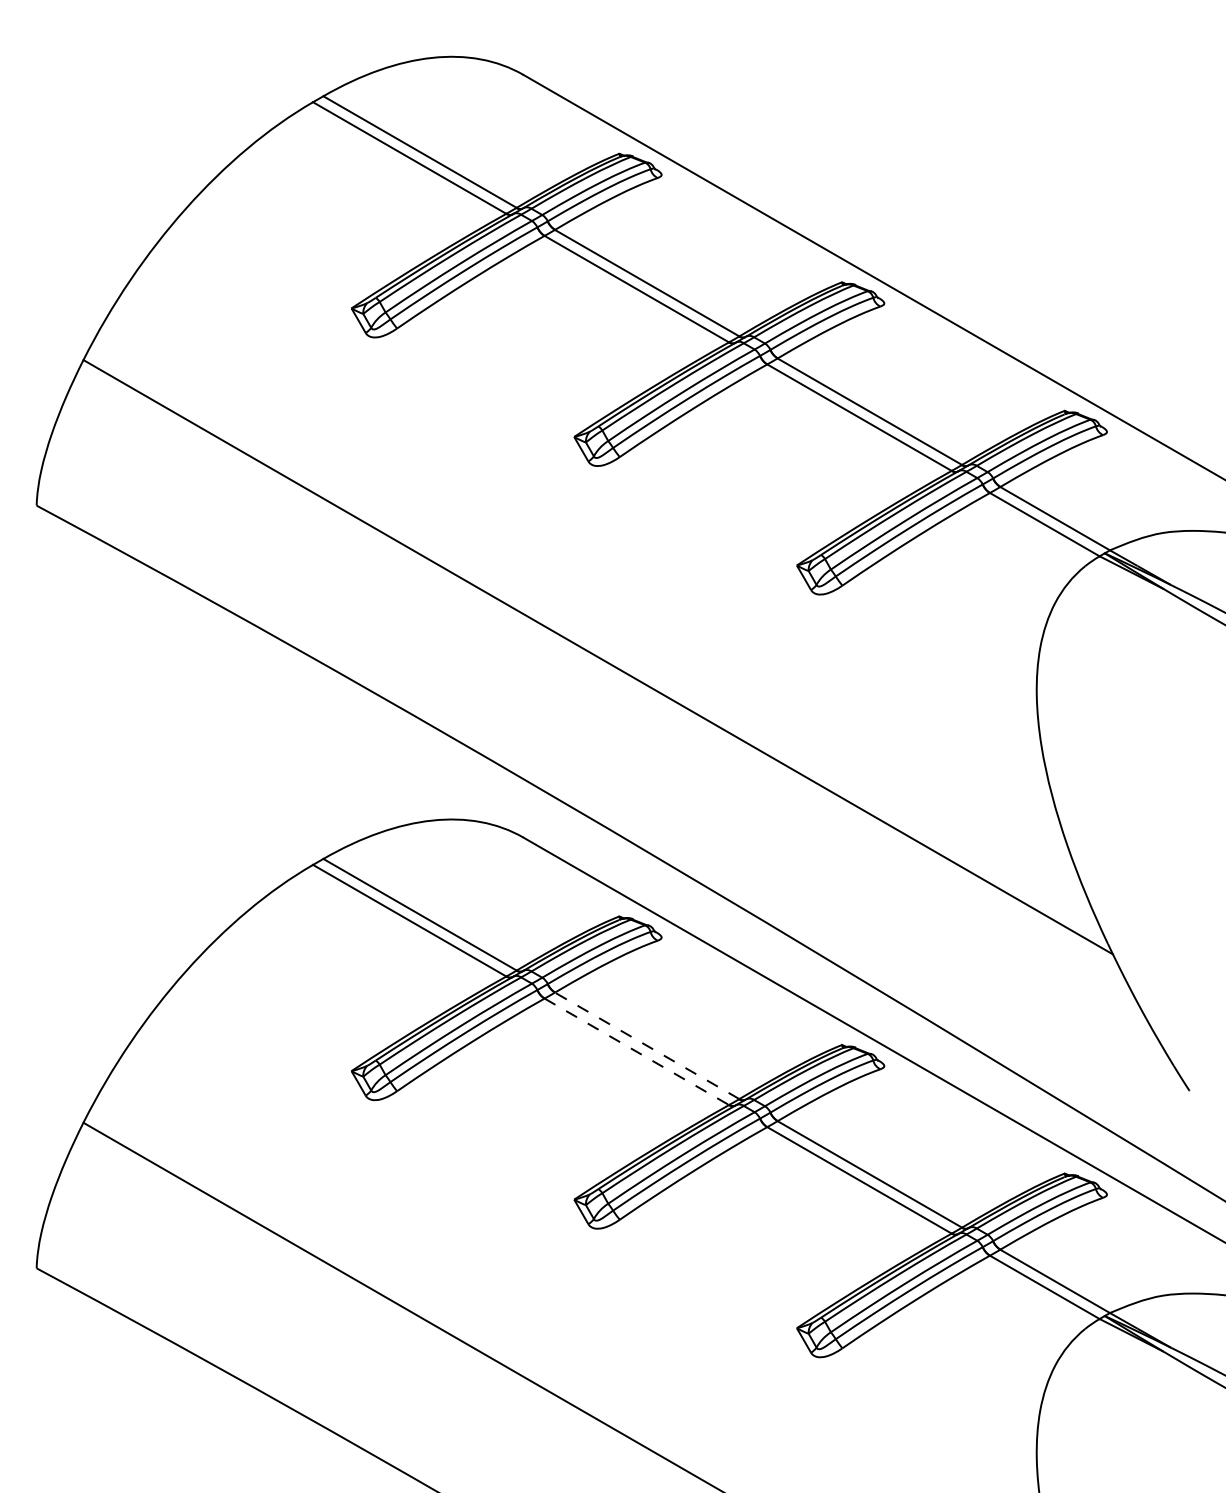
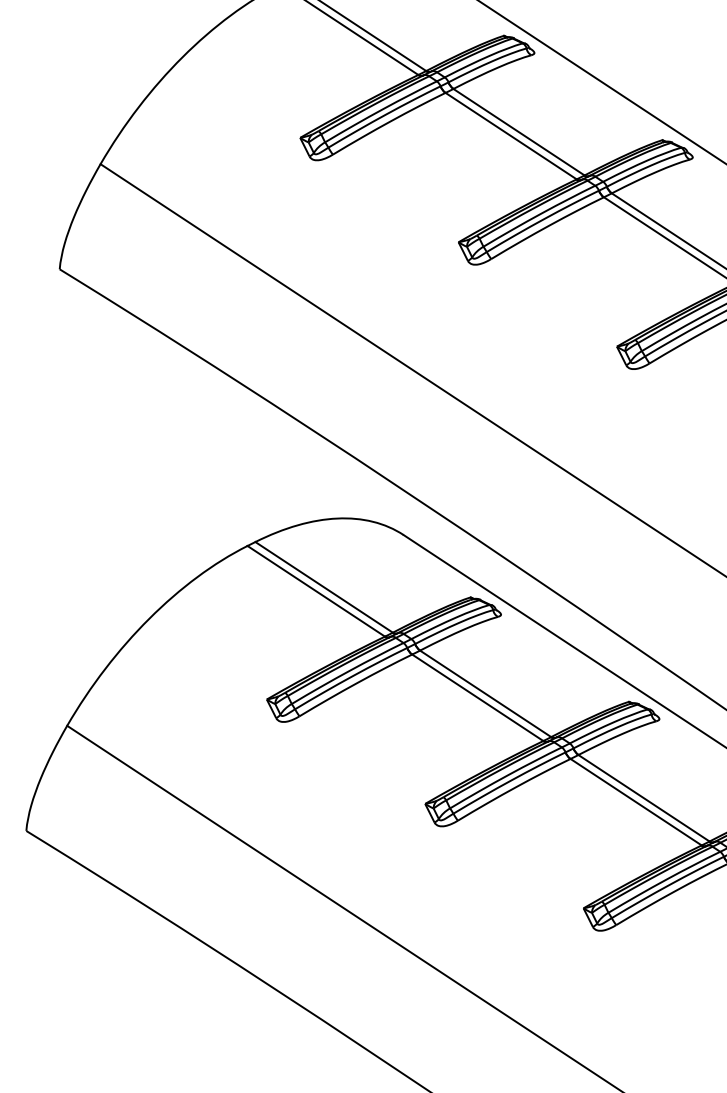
line: (646, 1045) -> (485, 693), dashed -> solid
line: (637, 1052) -> (478, 698), dashed -> solid

